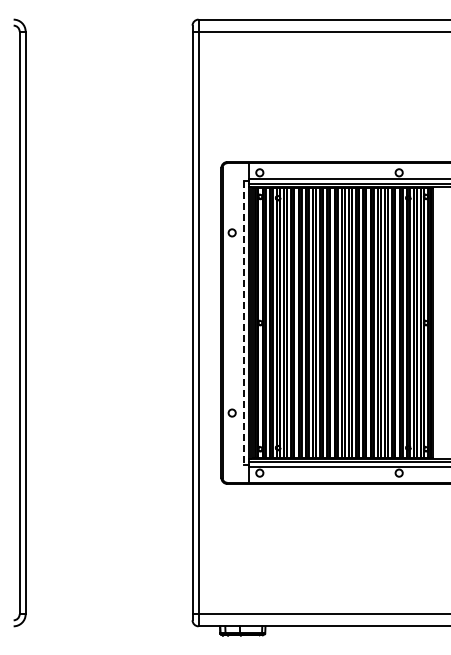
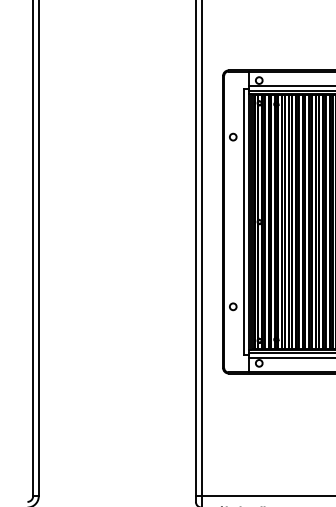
line: (243, 322) -> (243, 221), dashed -> solid

